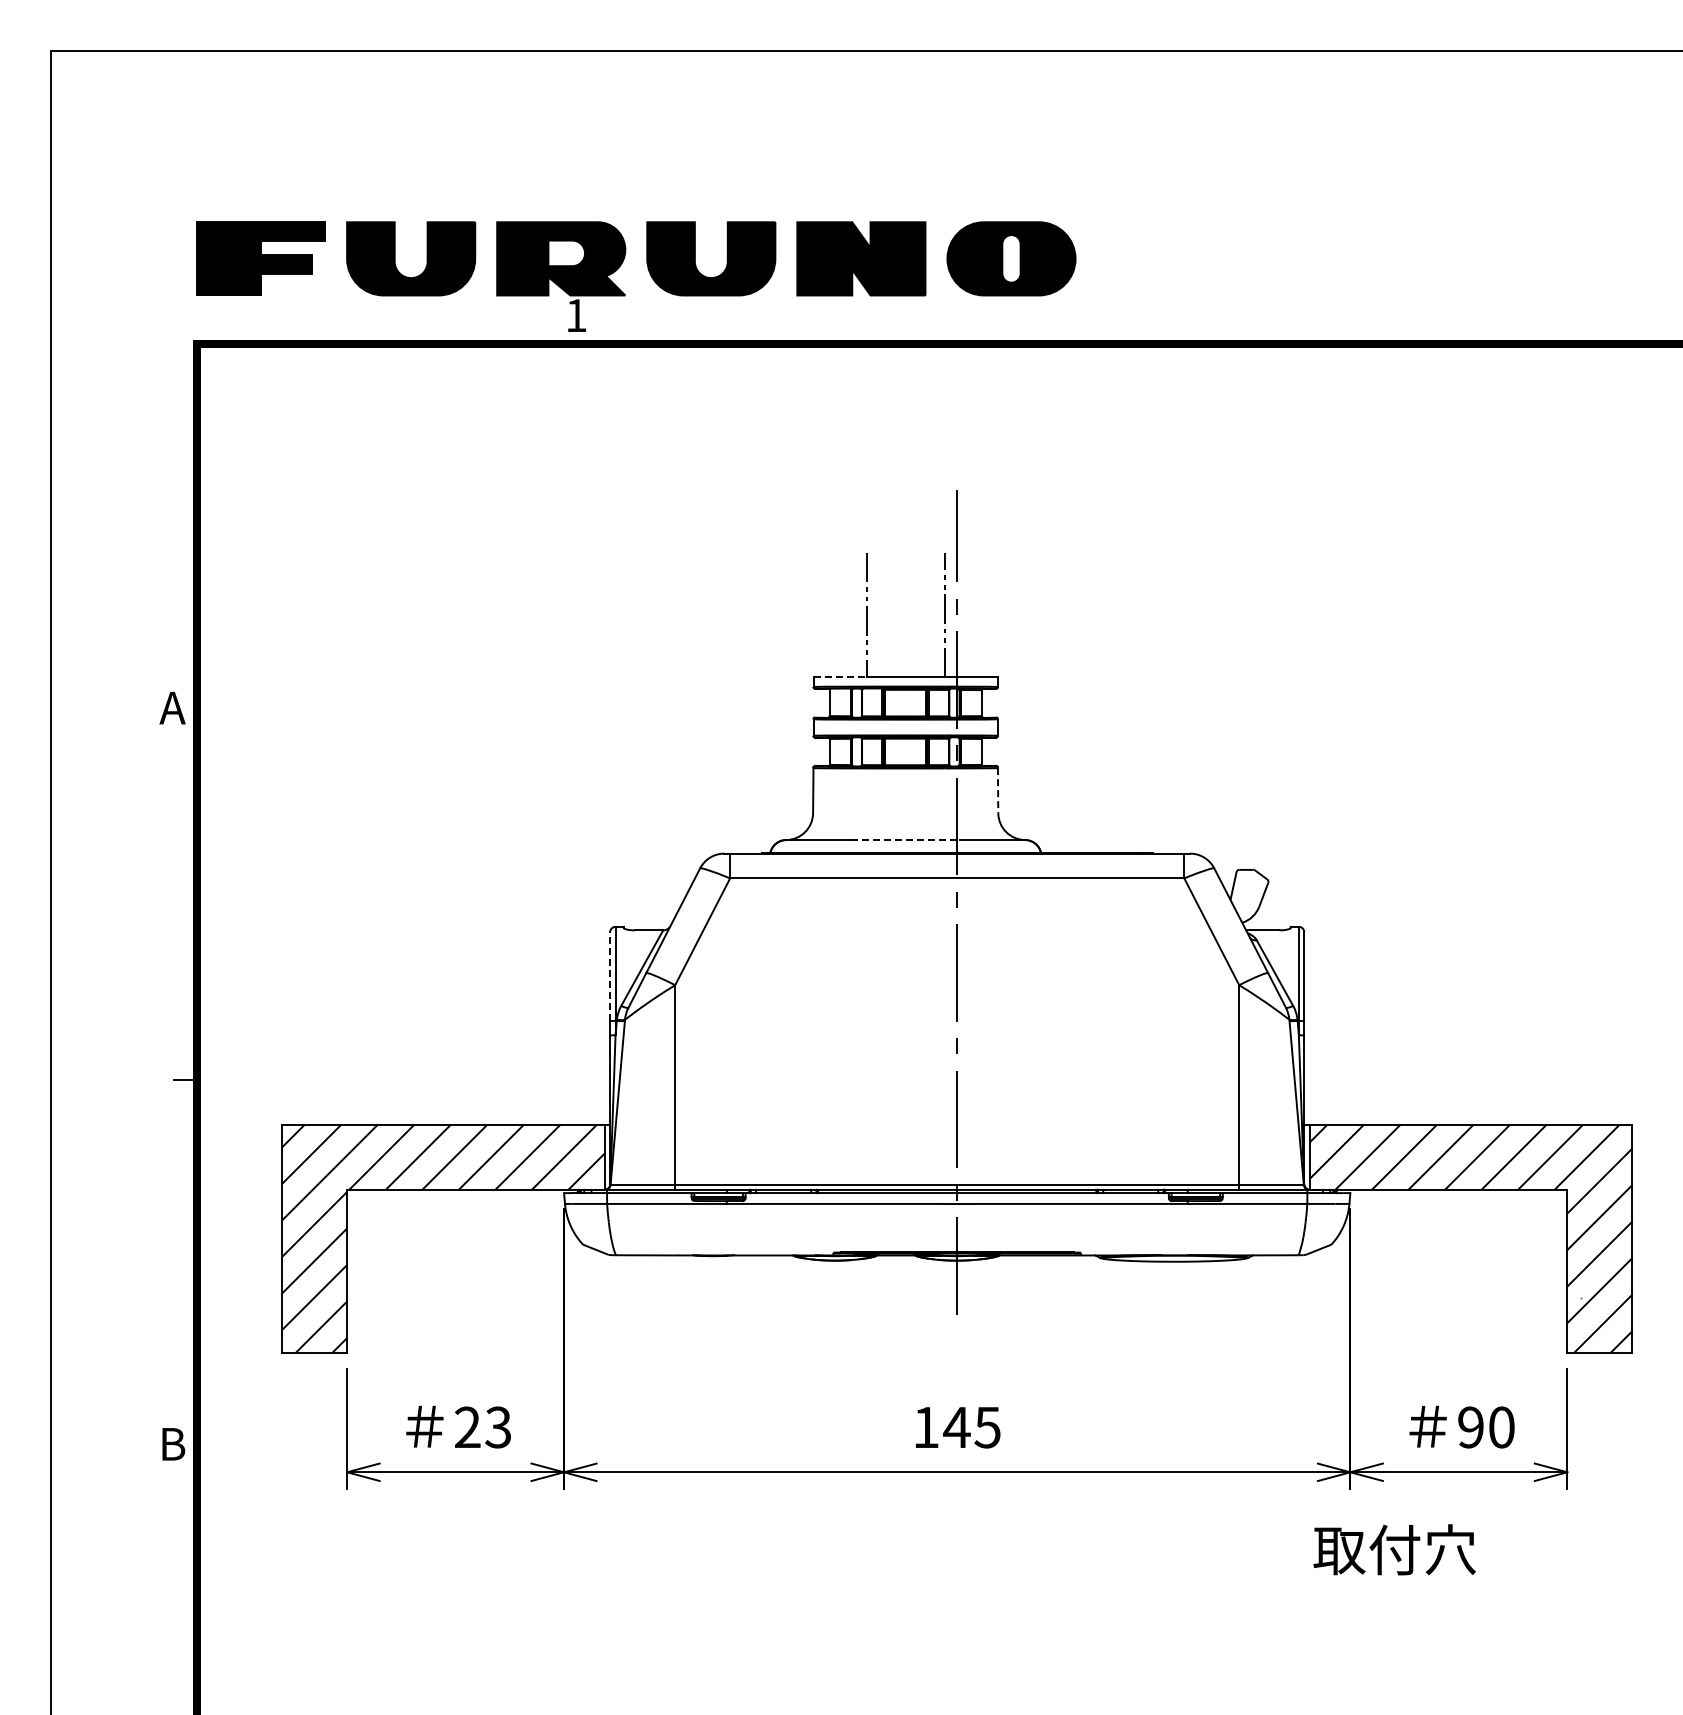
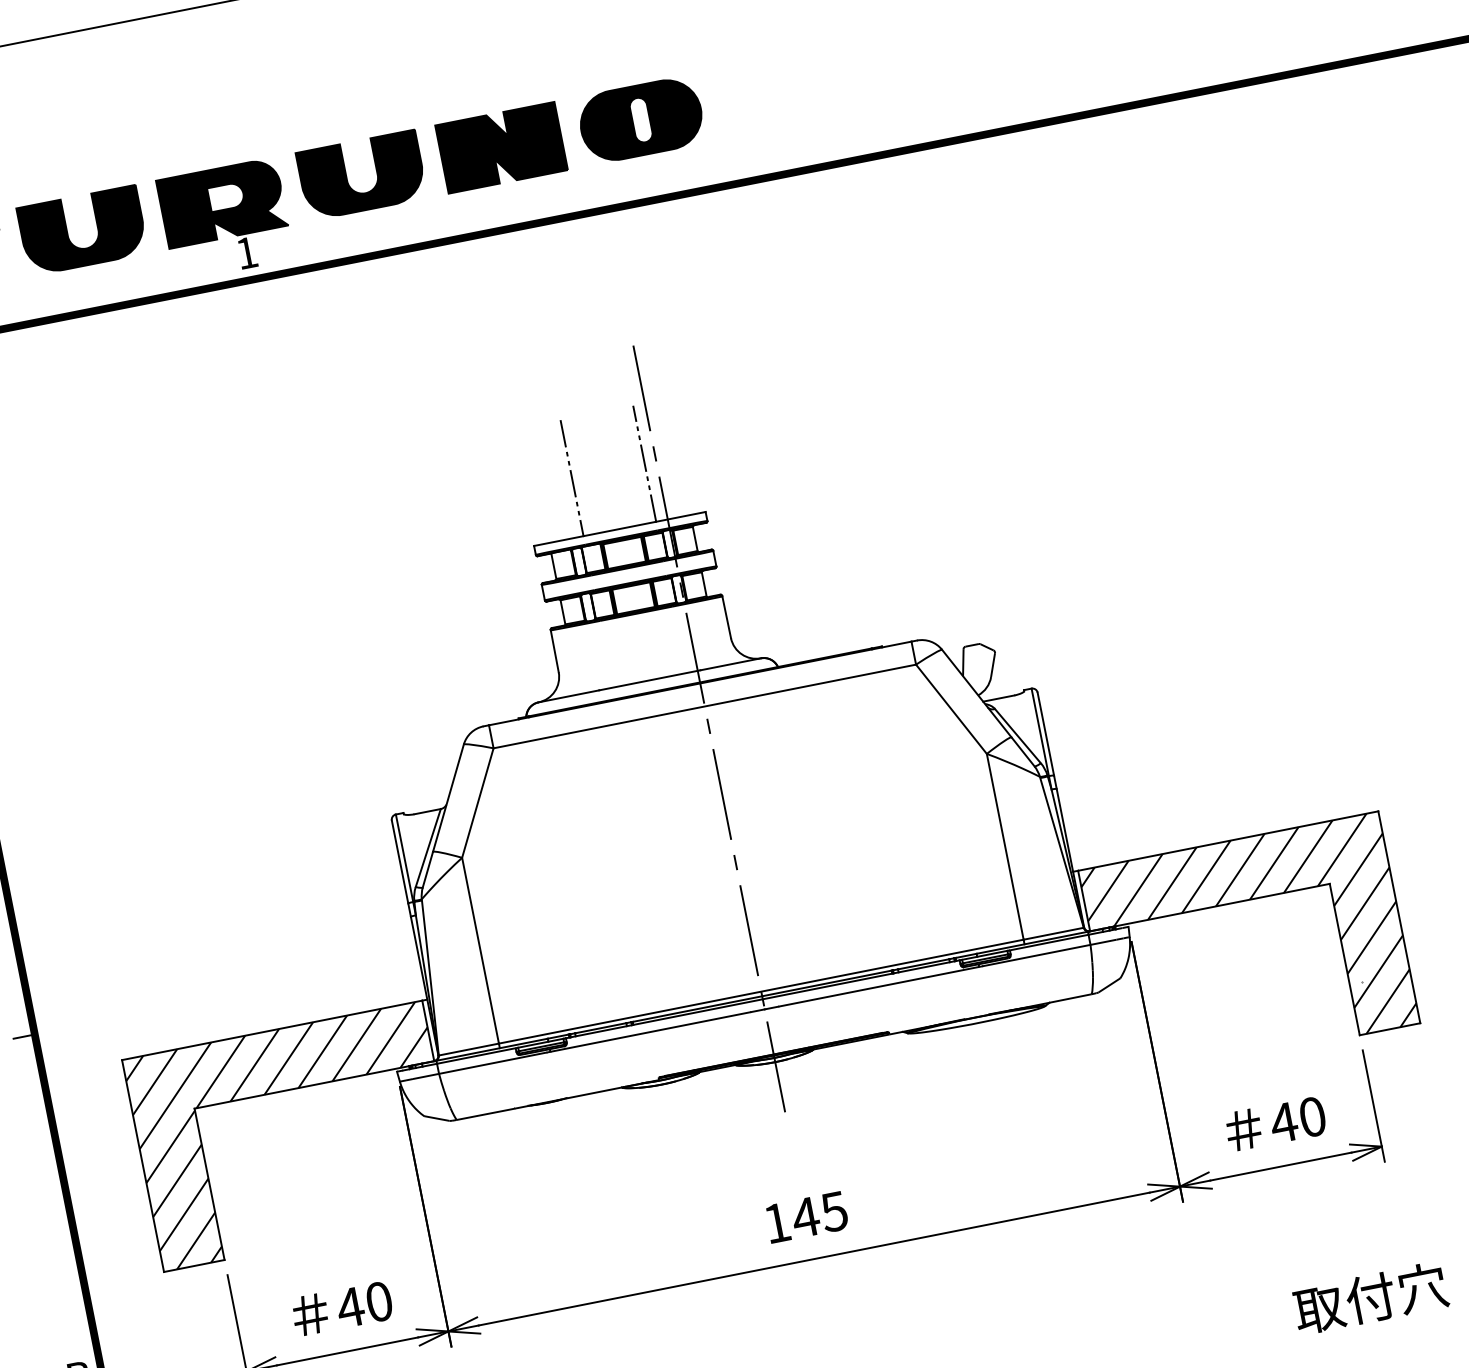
line: (840, 677) -> (559, 541), dashed -> solid
line: (998, 790) -> (727, 617), dashed -> solid
line: (906, 840) -> (650, 680), dashed -> solid
line: (610, 976) -> (400, 861), dashed -> solid
text: (482, 1427) -> (364, 1304), 23 -> 40
text: (1470, 1427) -> (1283, 1122), 90 -> 40
text: (1394, 1549) -> (1370, 1297), moved

